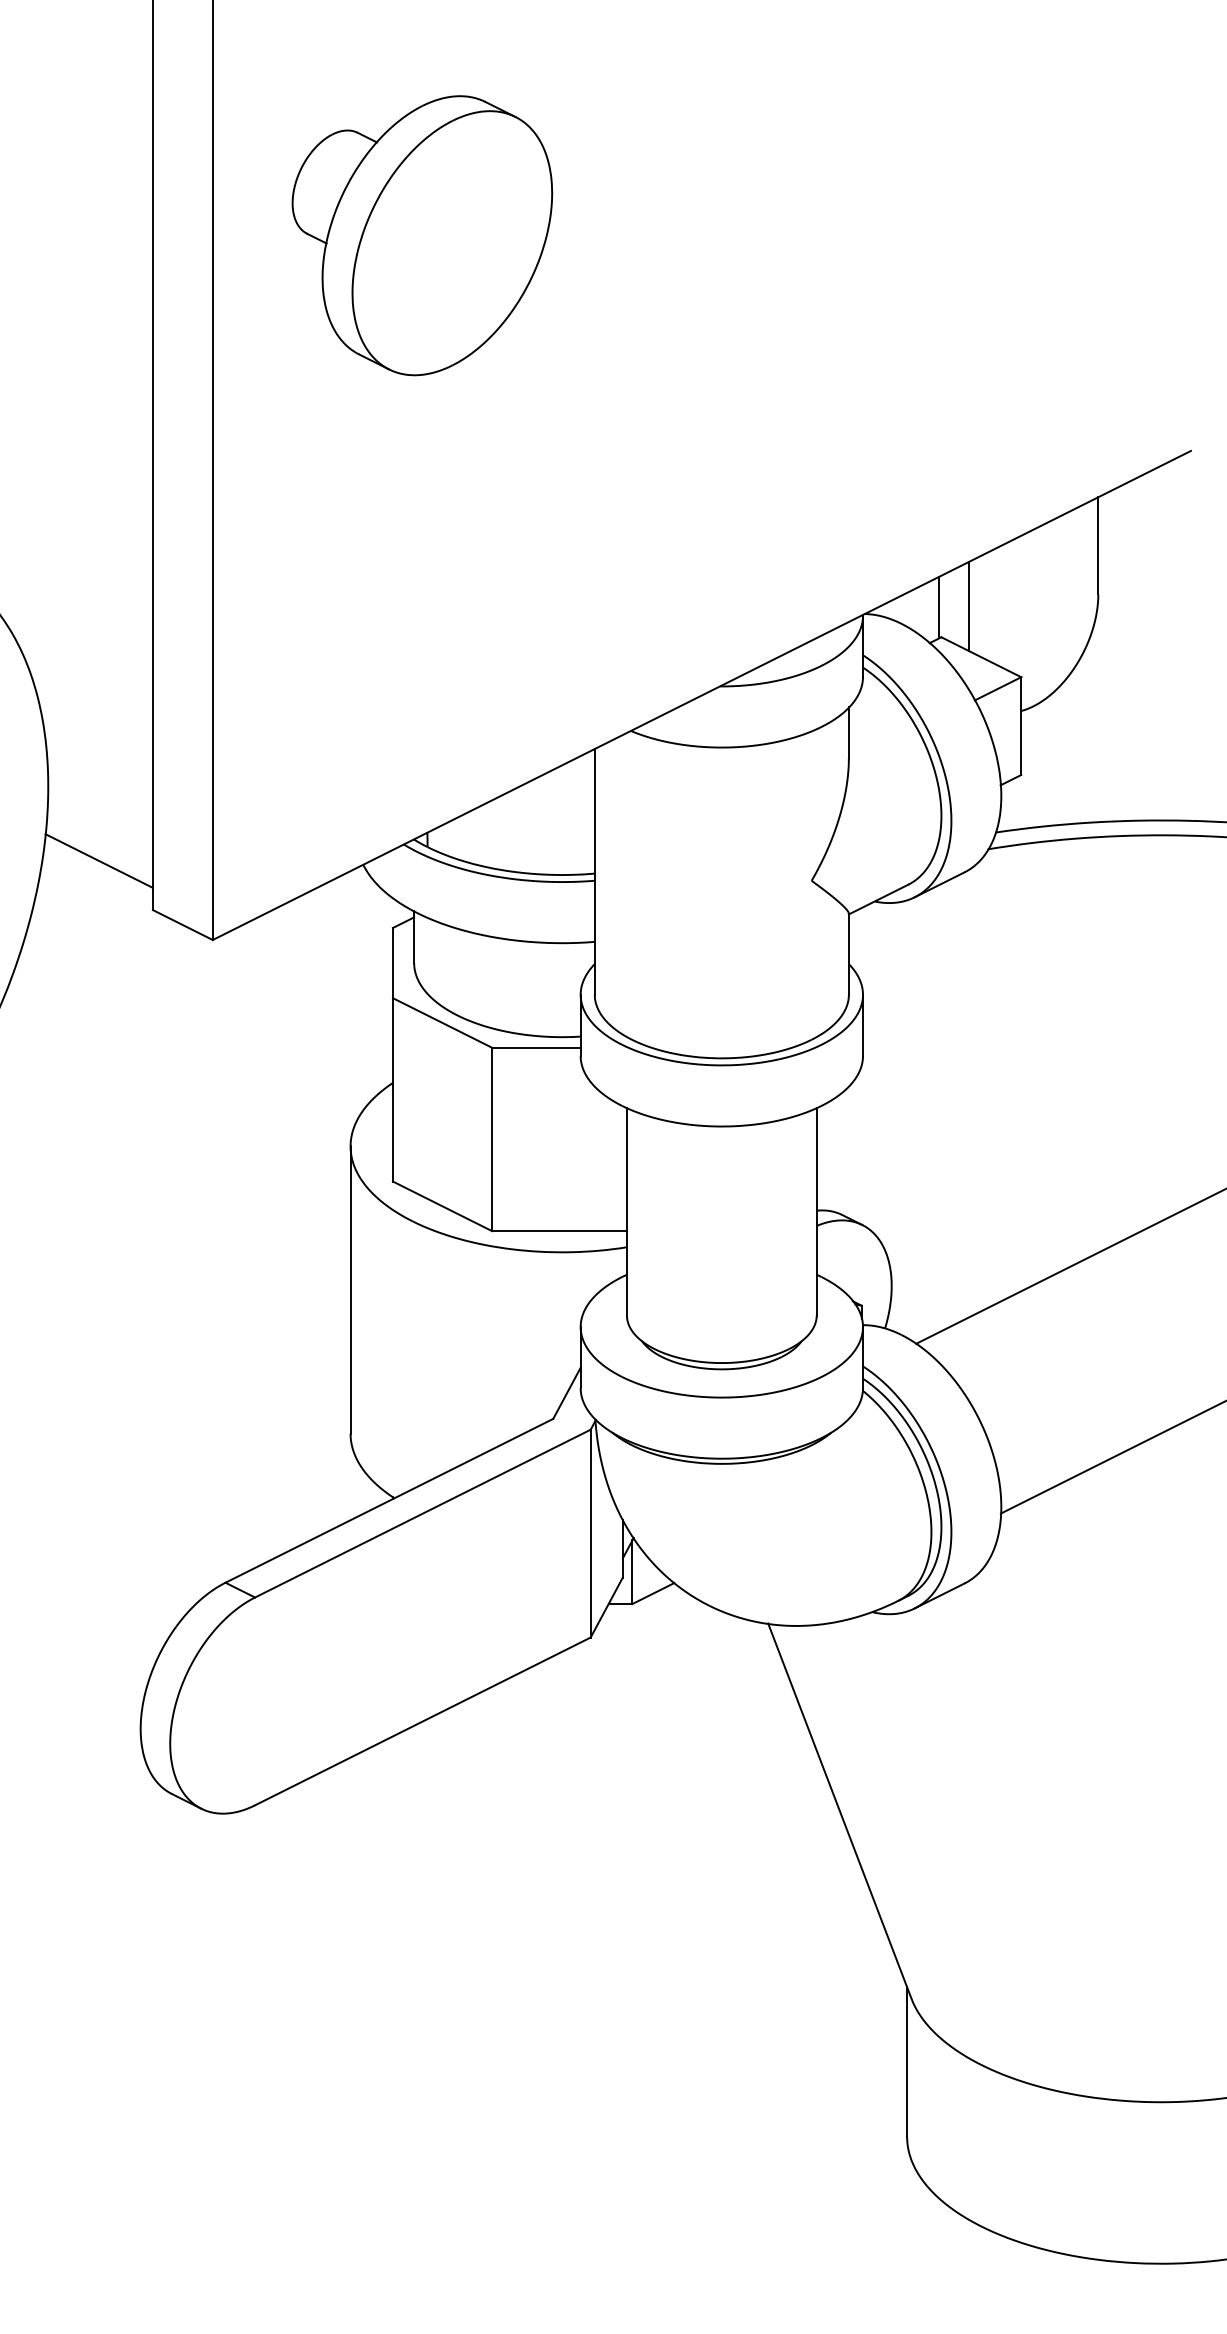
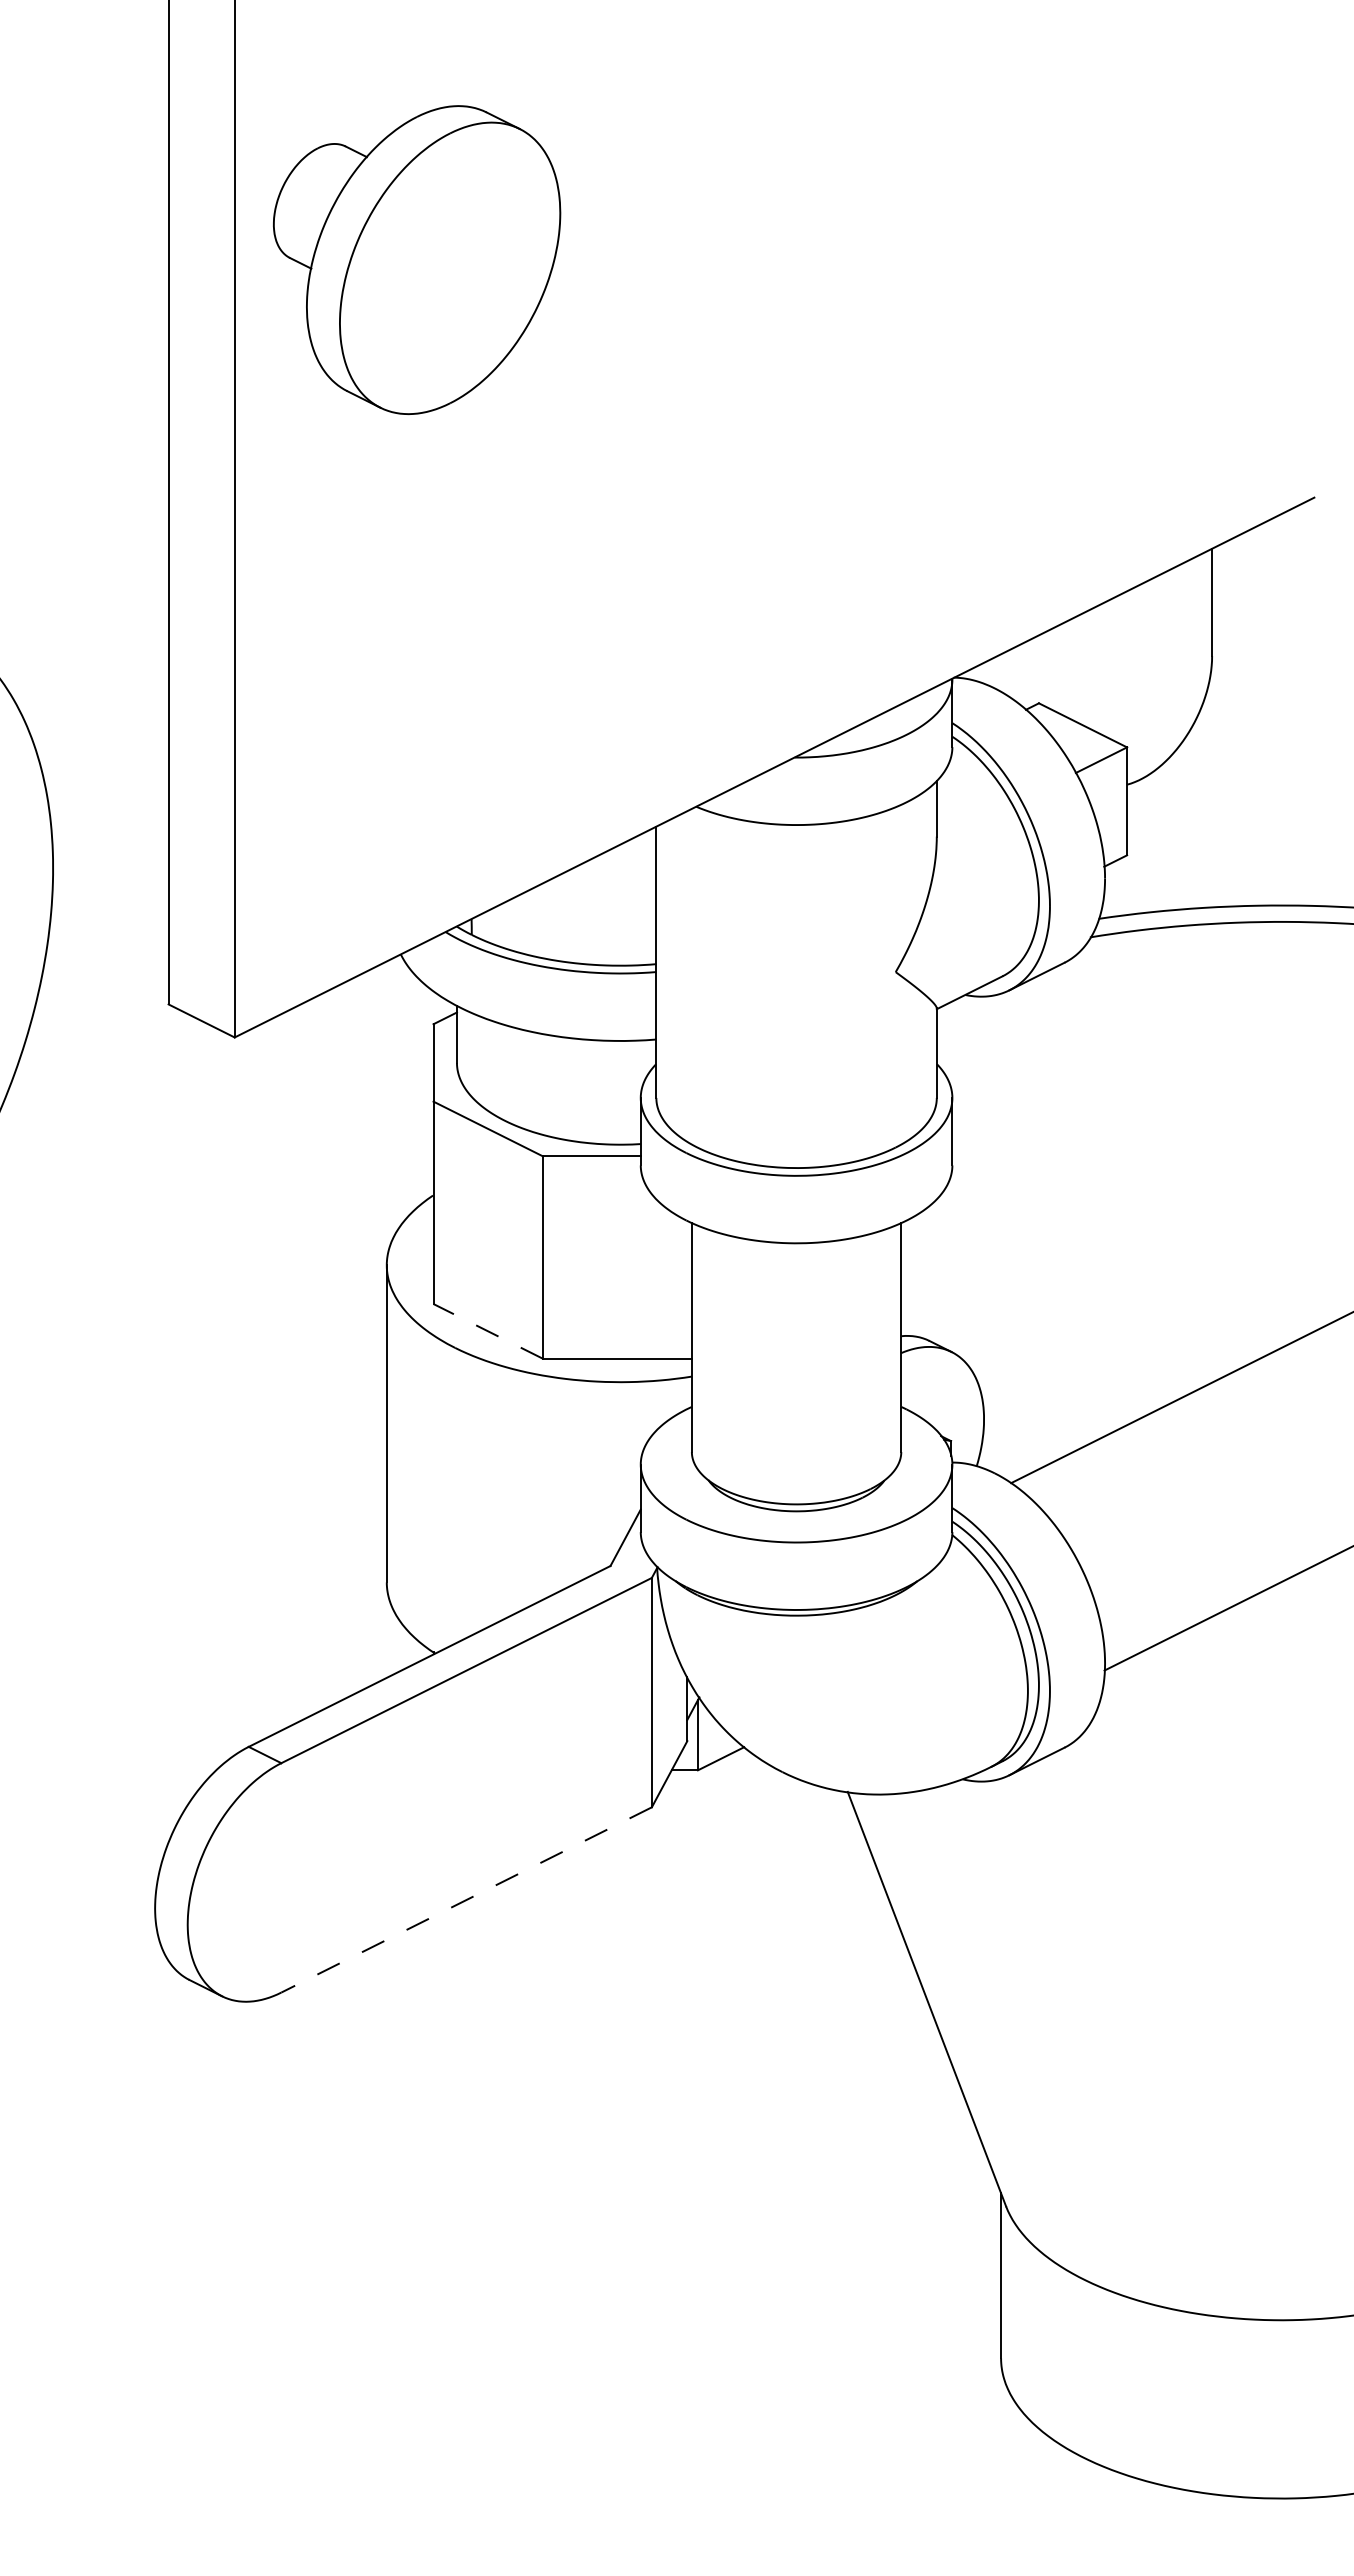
part: (422, 235) -> (417, 259), moved
line: (968, 606) -> (1068, 669), removed
line: (939, 607) -> (1036, 670), removed
line: (99, 860) -> (109, 949), removed
line: (441, 1206) -> (487, 1331), solid -> dashed
line: (422, 1721) -> (466, 1900), solid -> dashed

